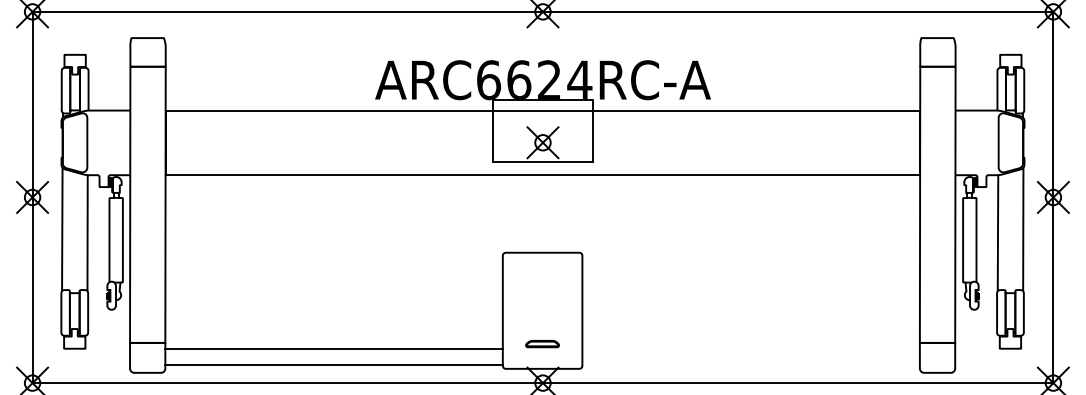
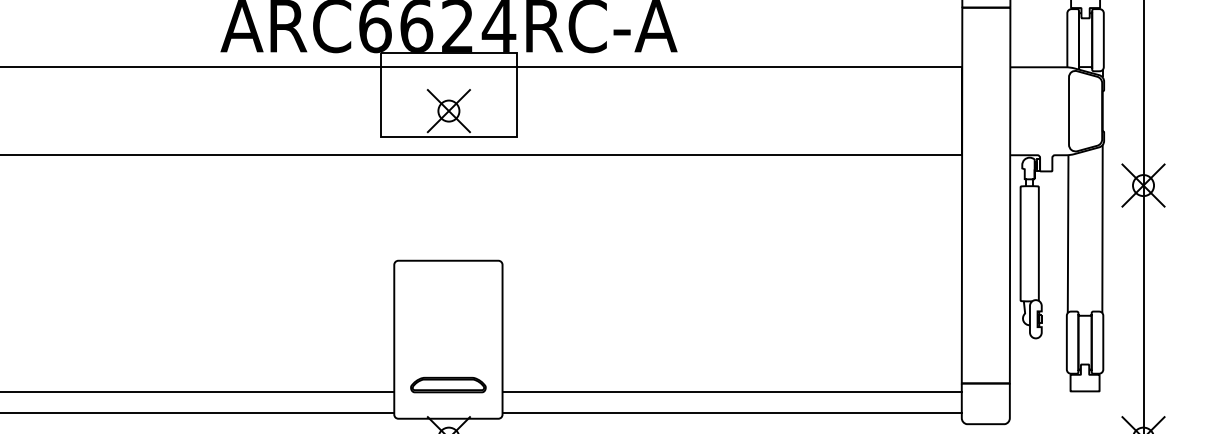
part: (542, 343) -> (448, 384), size x1.67
line: (750, 349) -> (731, 392), added
line: (750, 364) -> (731, 412), added

